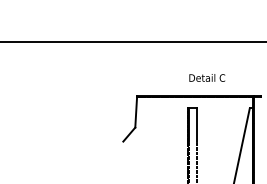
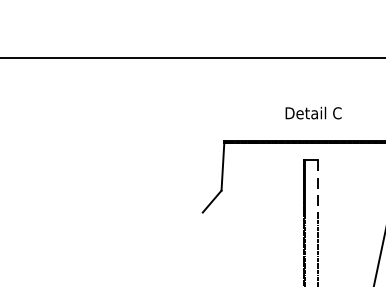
text: (207, 77) -> (314, 112), moved
line: (197, 124) -> (318, 185), solid -> dashed

